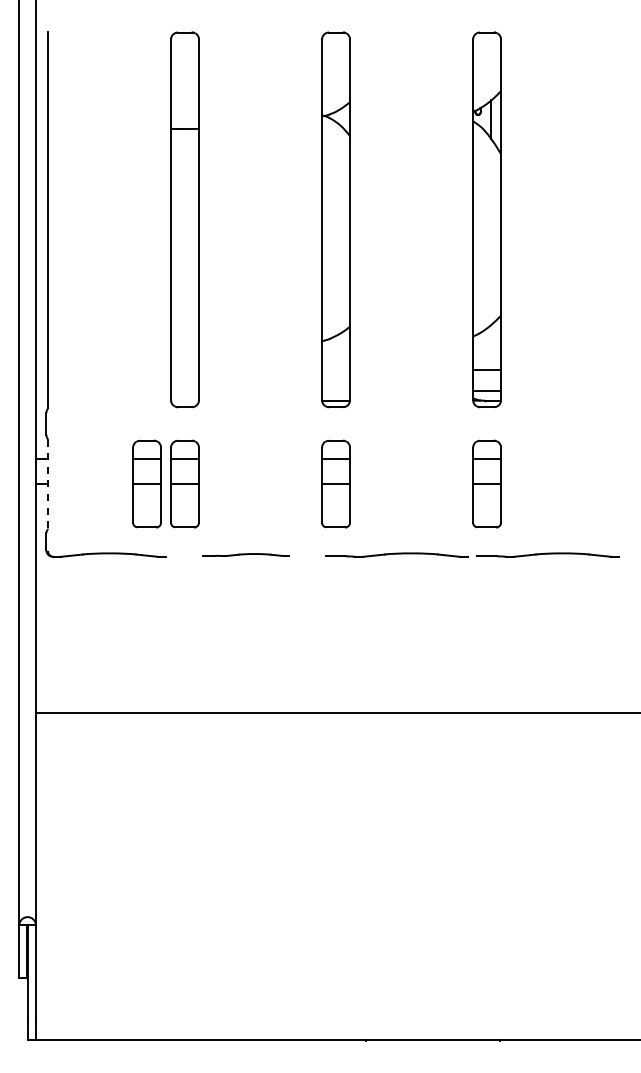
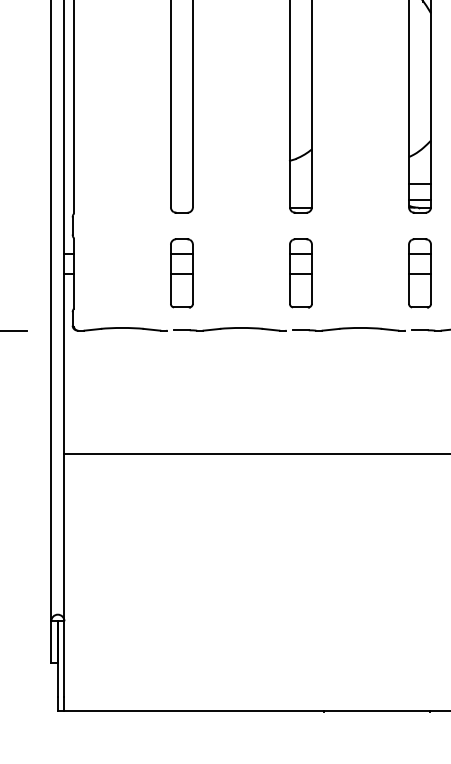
part: (146, 483) -> (151, 272), removed
line: (47, 484) -> (73, 273), dashed -> solid
part: (245, 554) -> (229, 328), size x1.67

